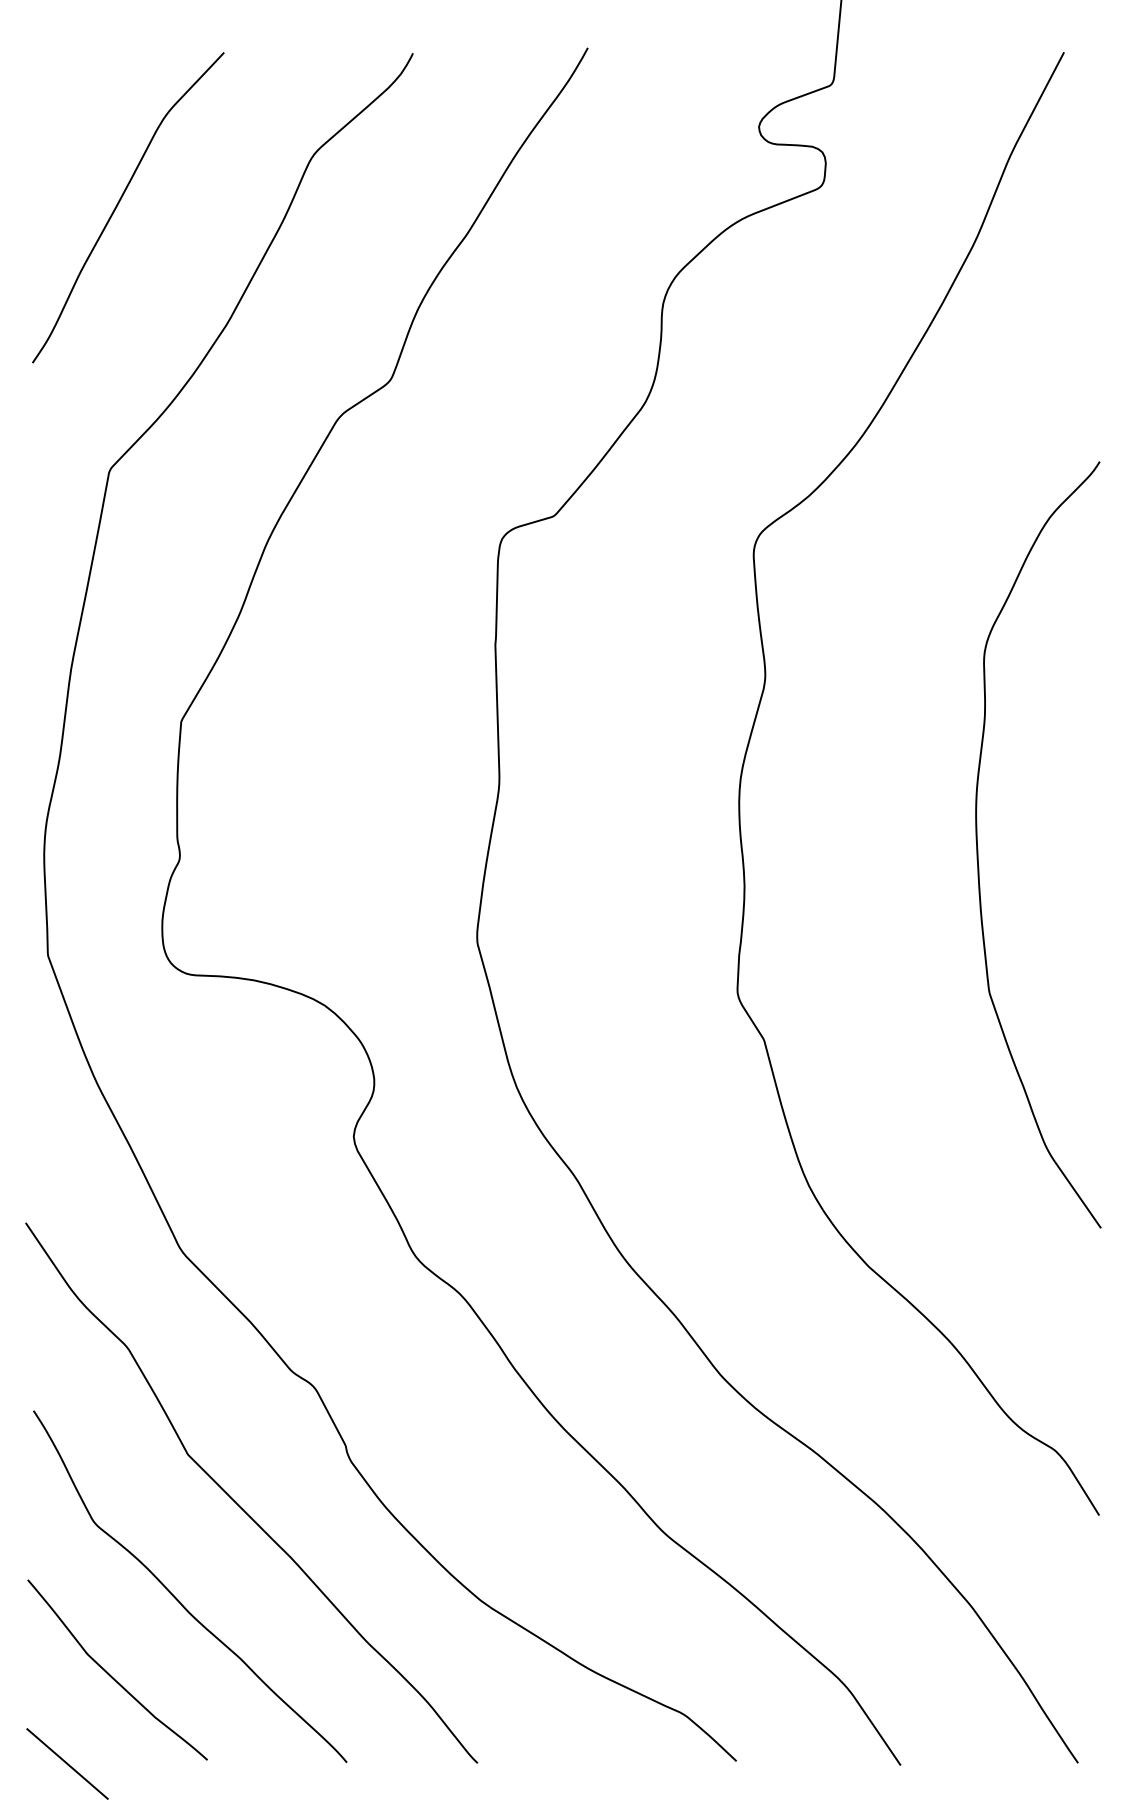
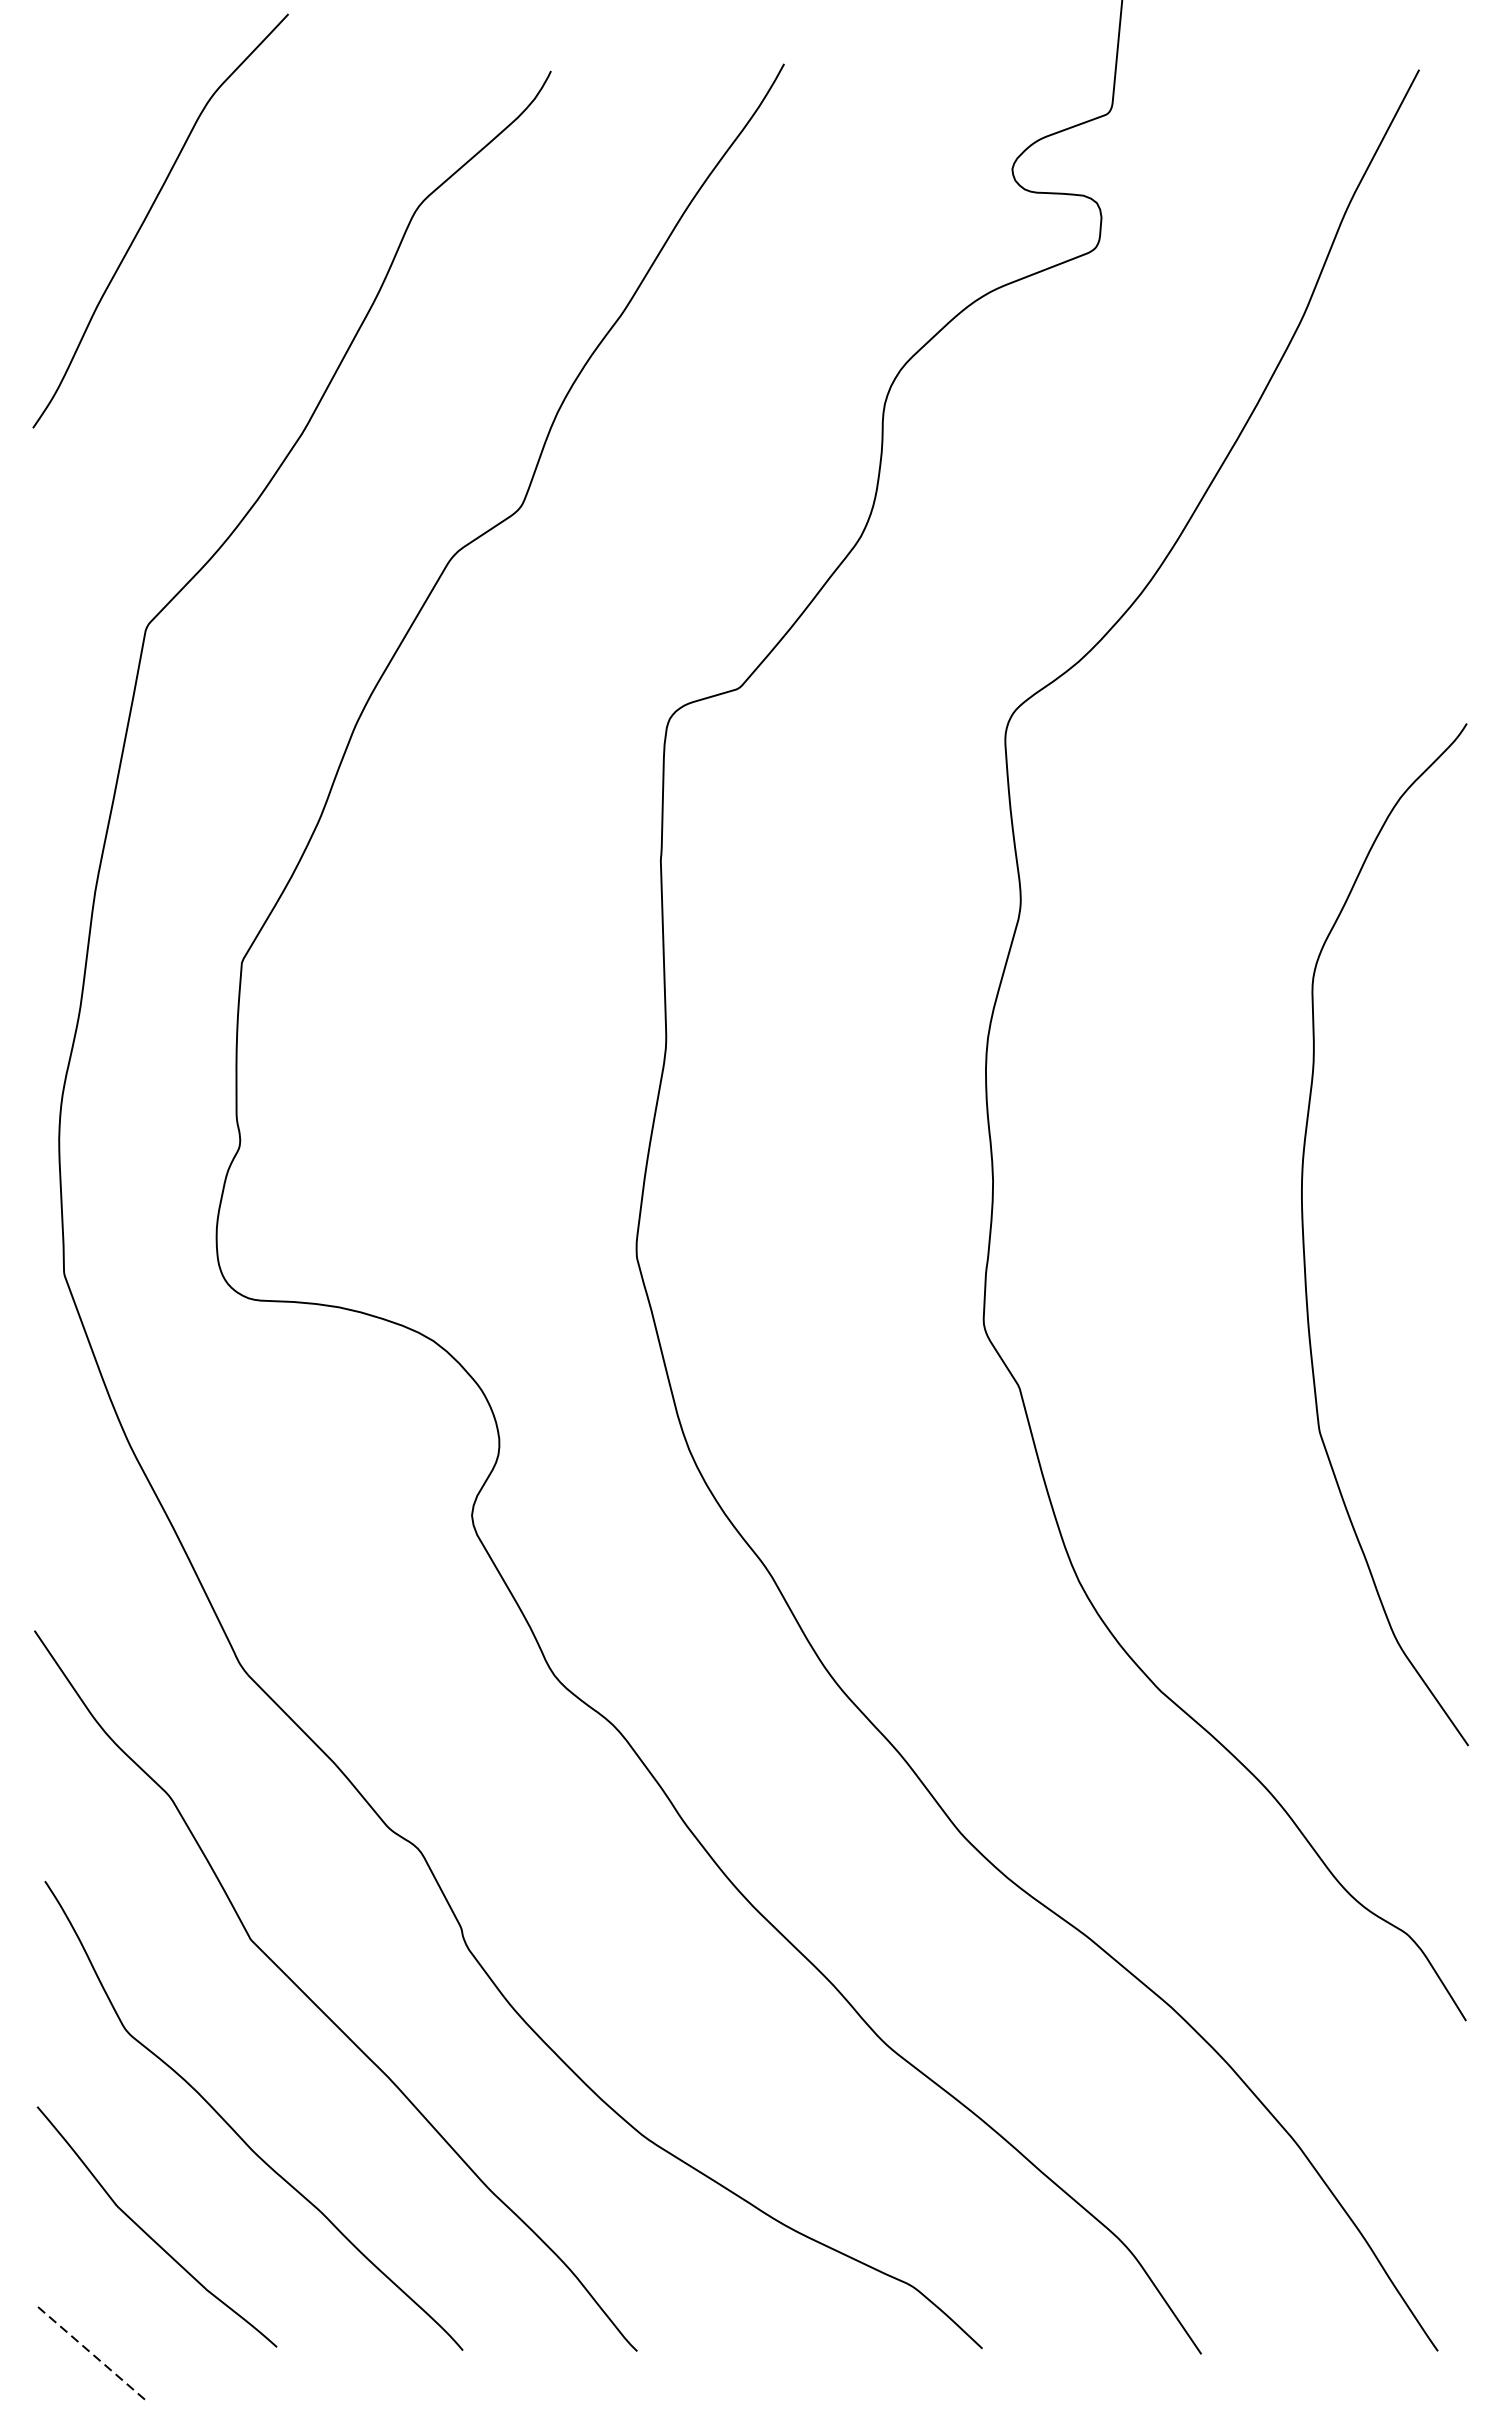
curve: (119, 203) -> (148, 215), moved
curve: (978, 847) -> (1305, 1238), moved
line: (67, 1763) -> (90, 2351), solid -> dashed

